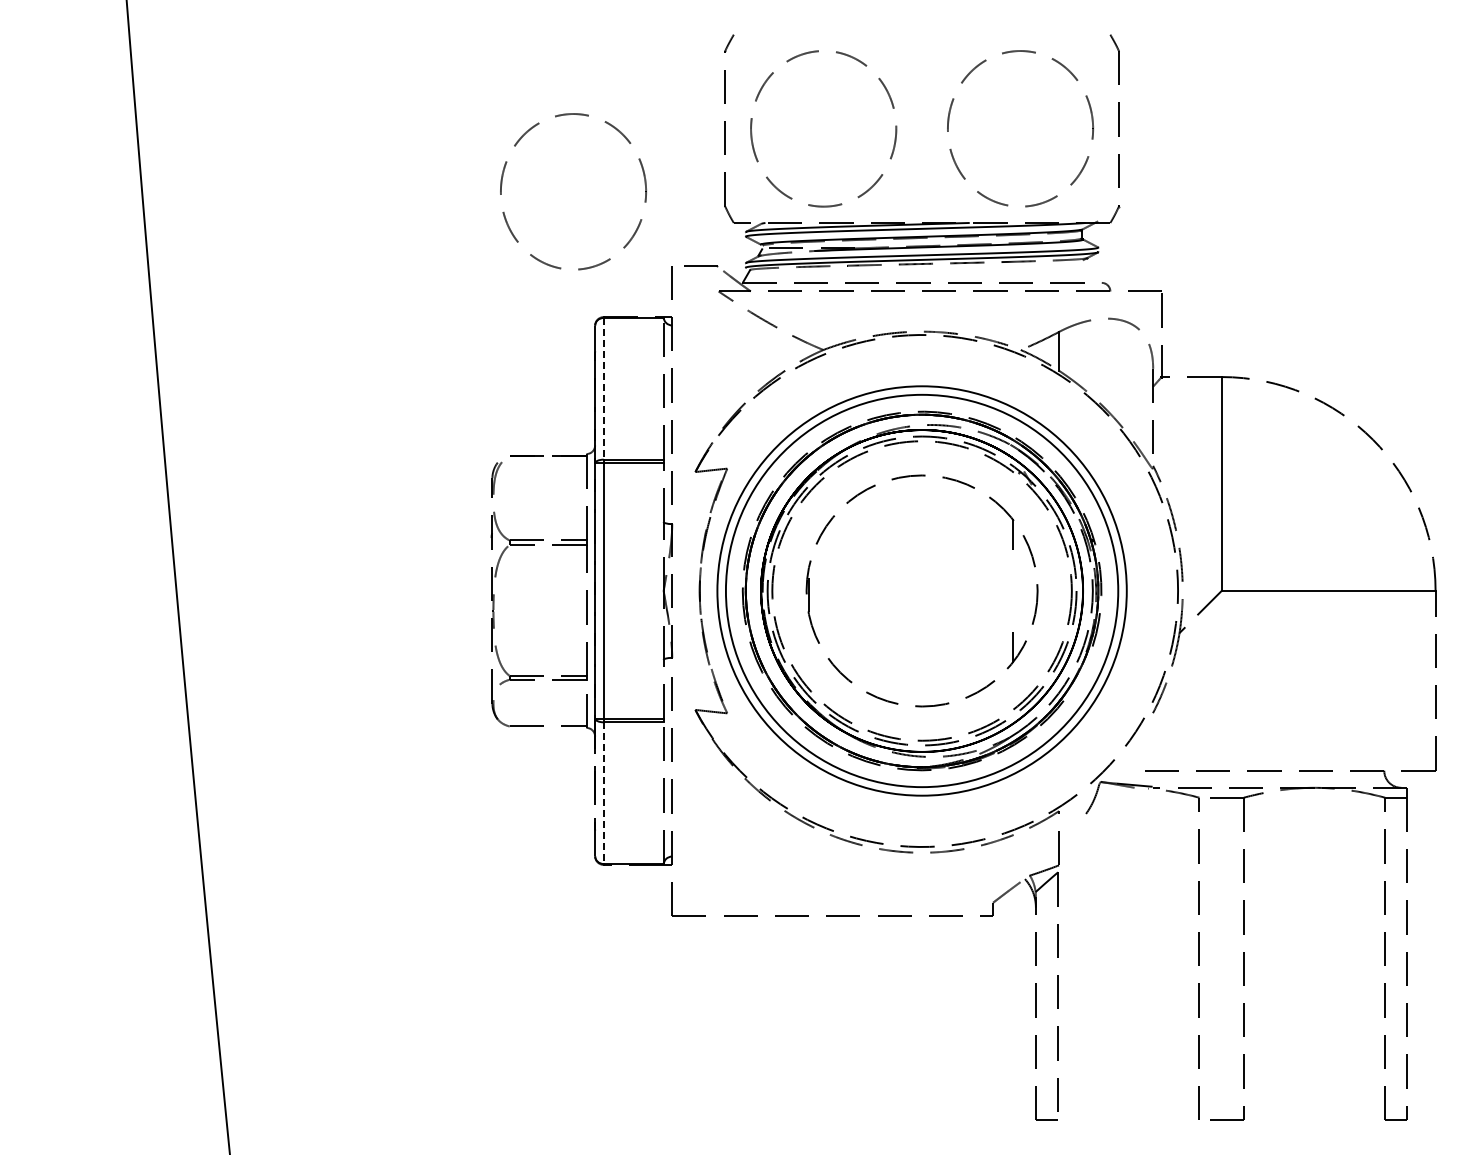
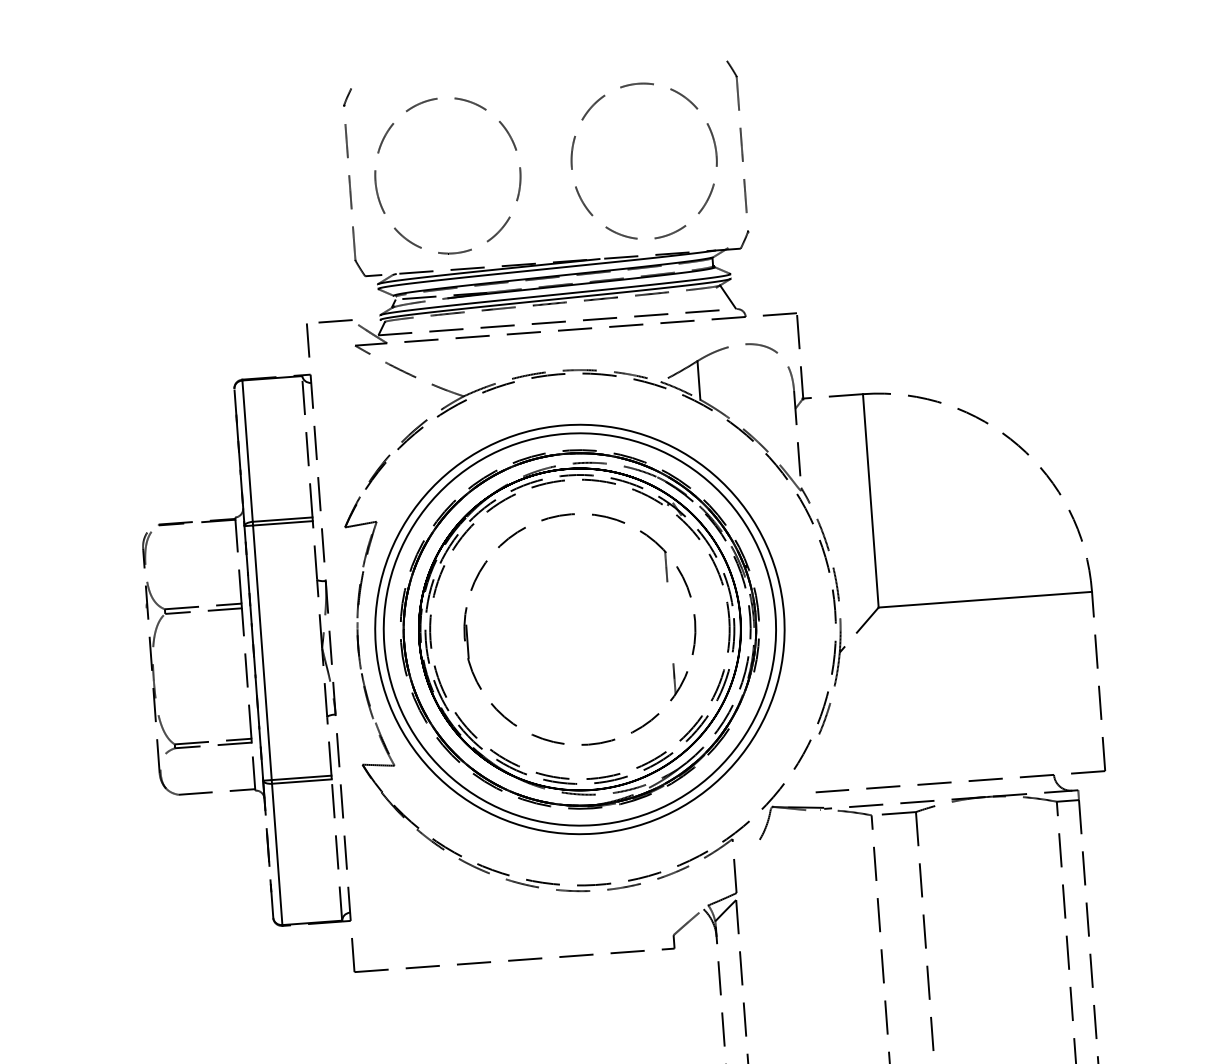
part: (502, 184) -> (131, 254), removed
line: (1093, 269) -> (727, 296), added
line: (603, 388) -> (247, 450), dashed -> solid
line: (603, 793) -> (277, 854), dashed -> solid

